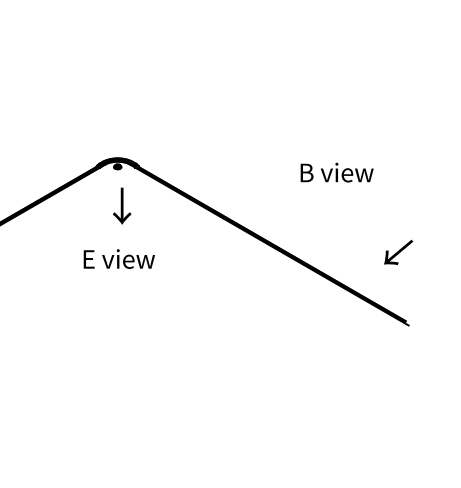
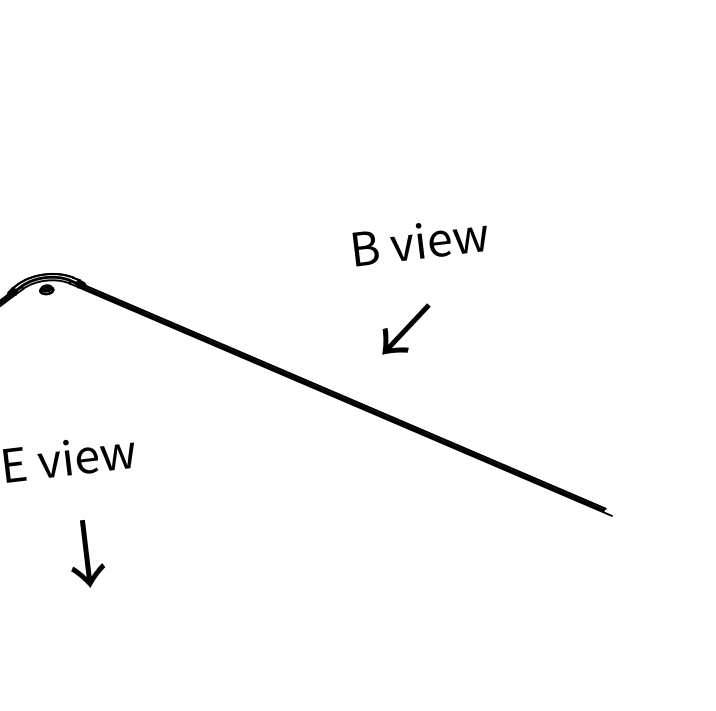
text: (336, 172) -> (419, 241), moved
text: (122, 205) -> (86, 552), moved
text: (398, 251) -> (405, 327), moved

